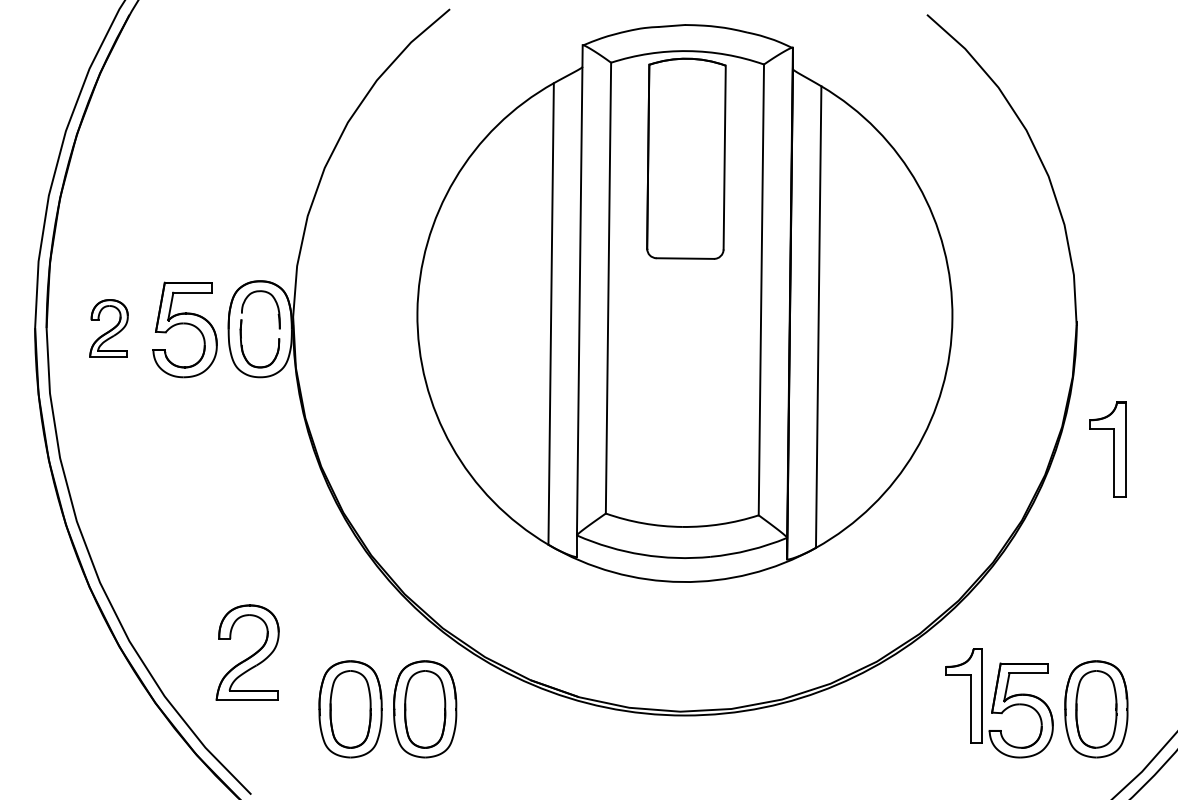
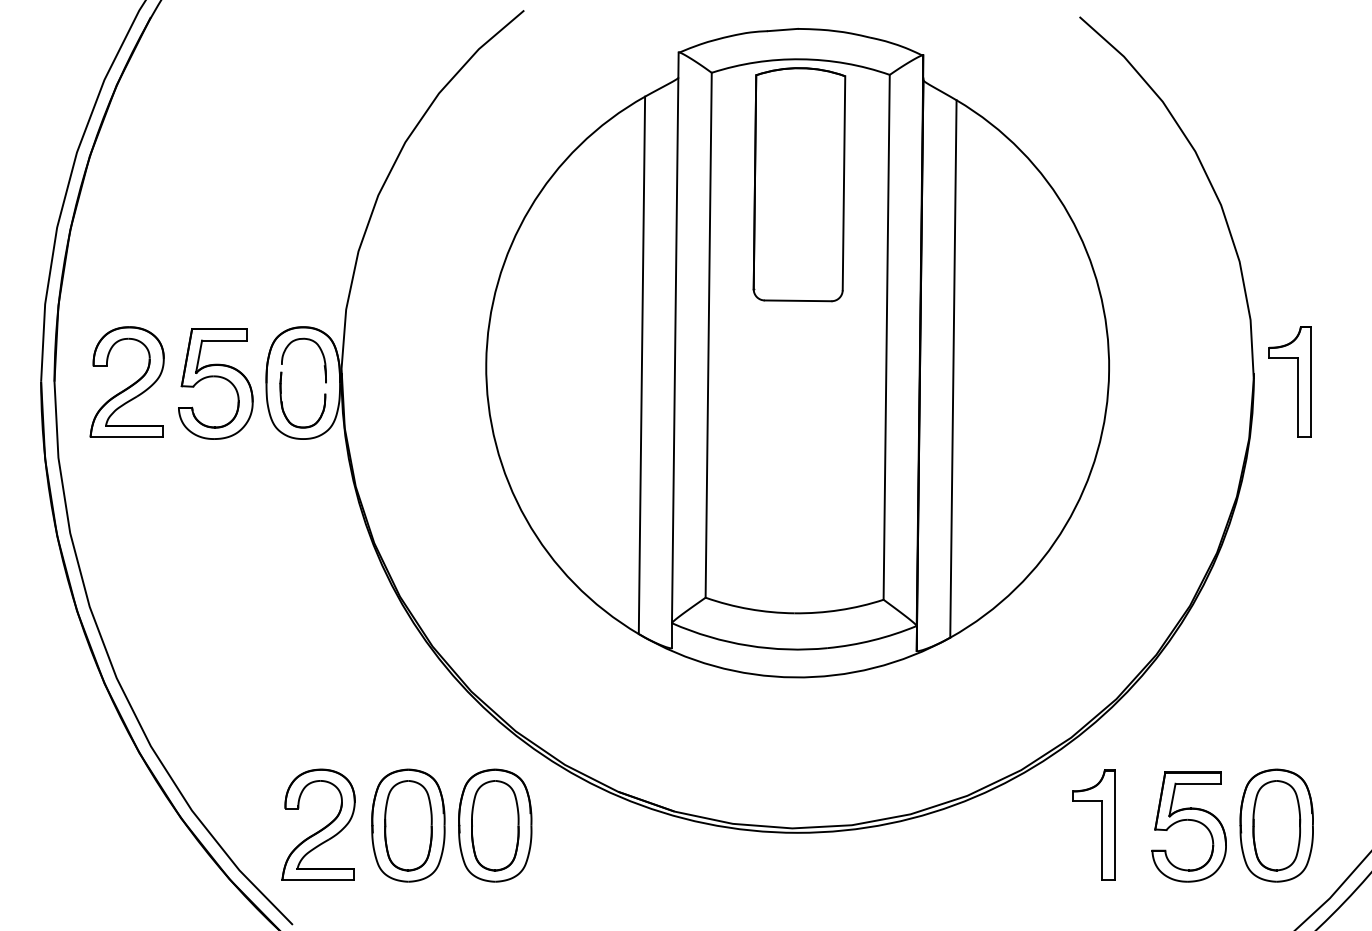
part: (108, 327) -> (126, 381), size x1.67
part: (1114, 448) -> (1297, 381), moved
part: (247, 652) -> (318, 824), moved
part: (970, 695) -> (1101, 824), moved

